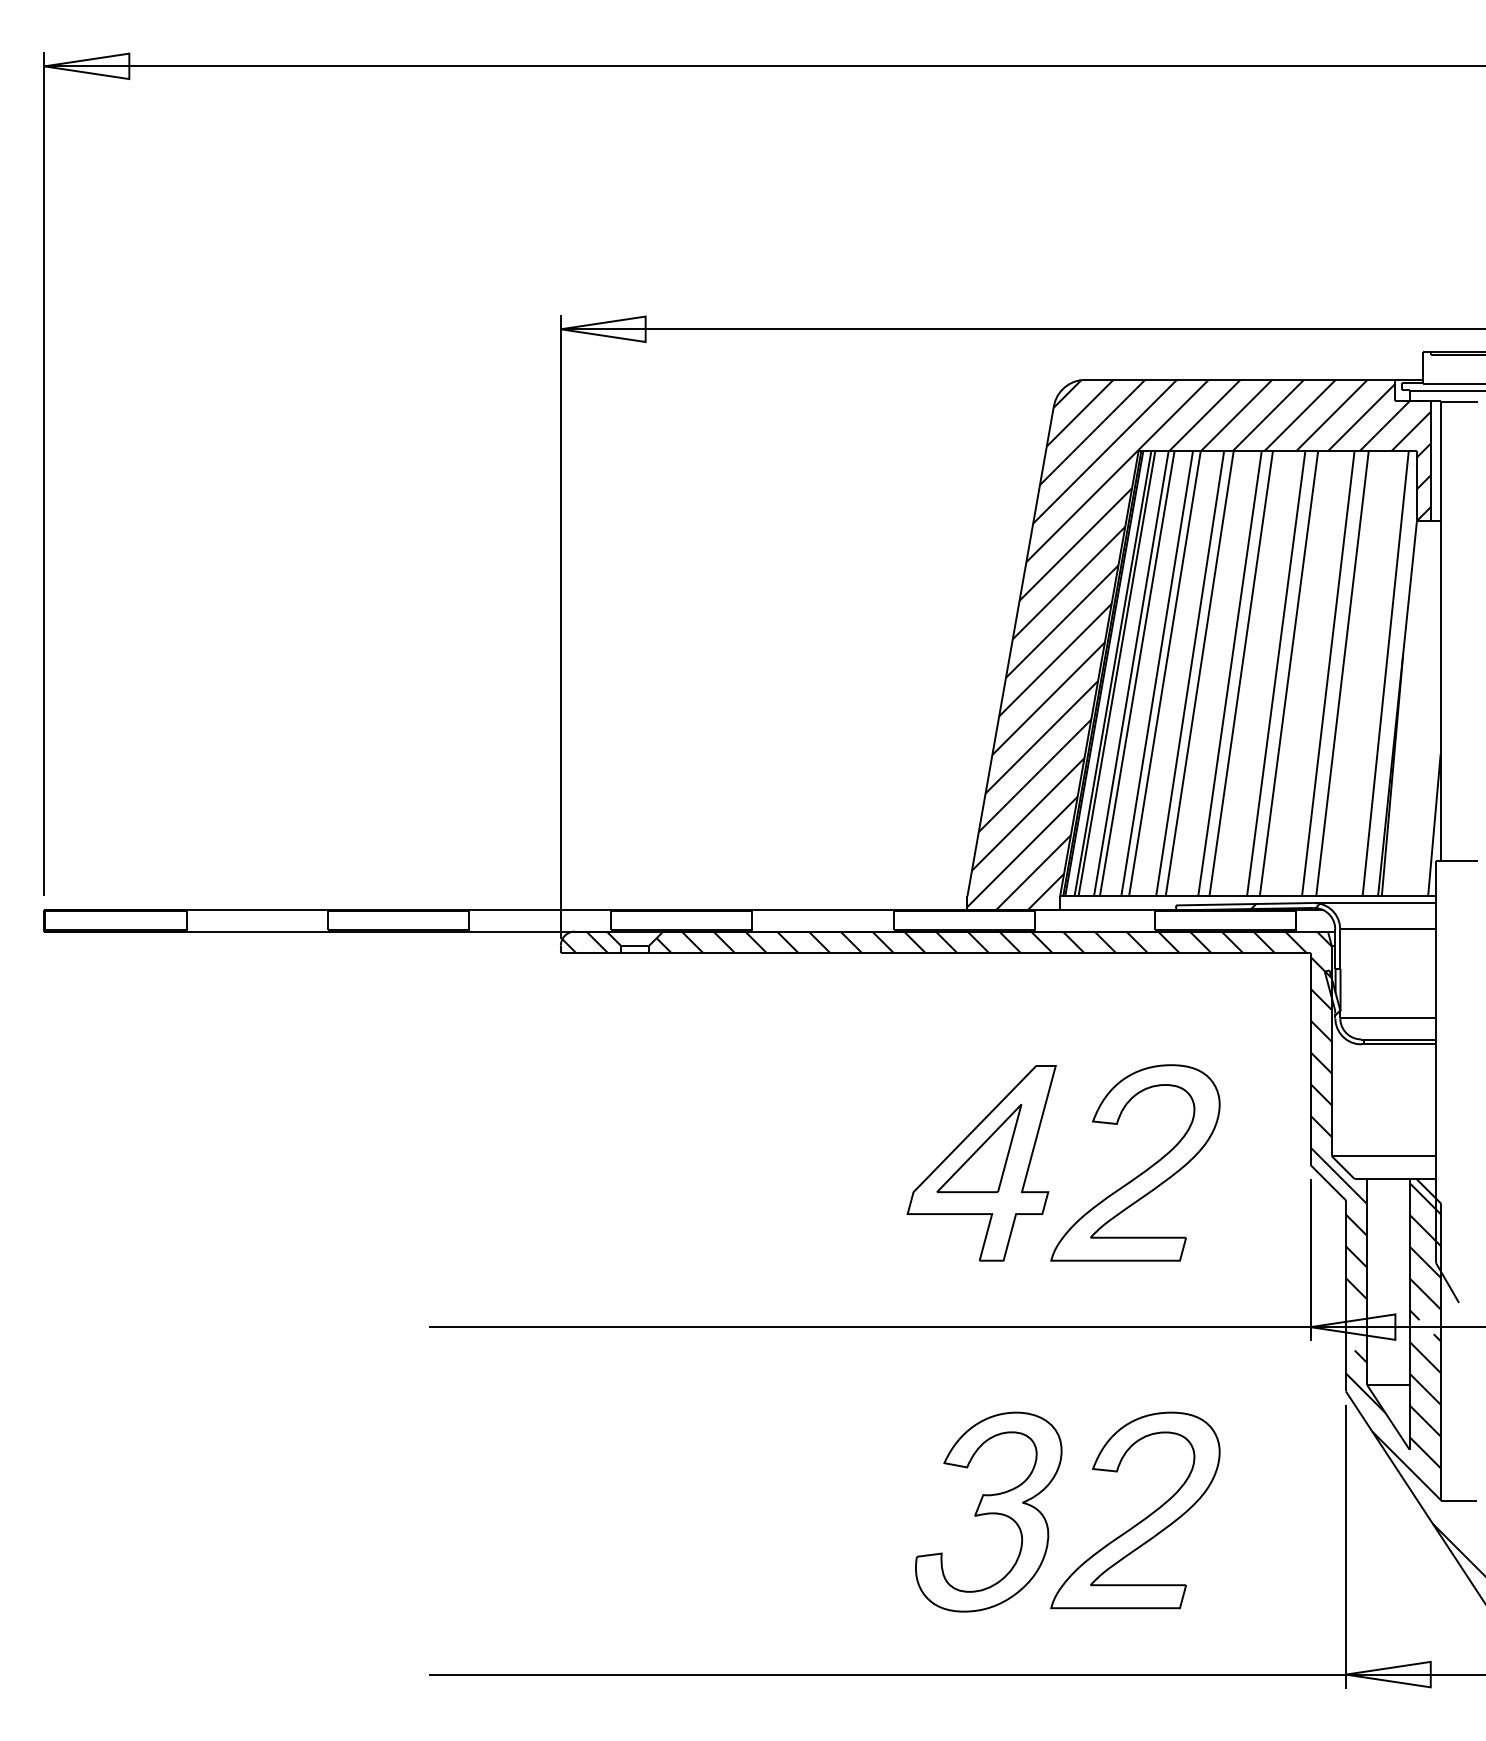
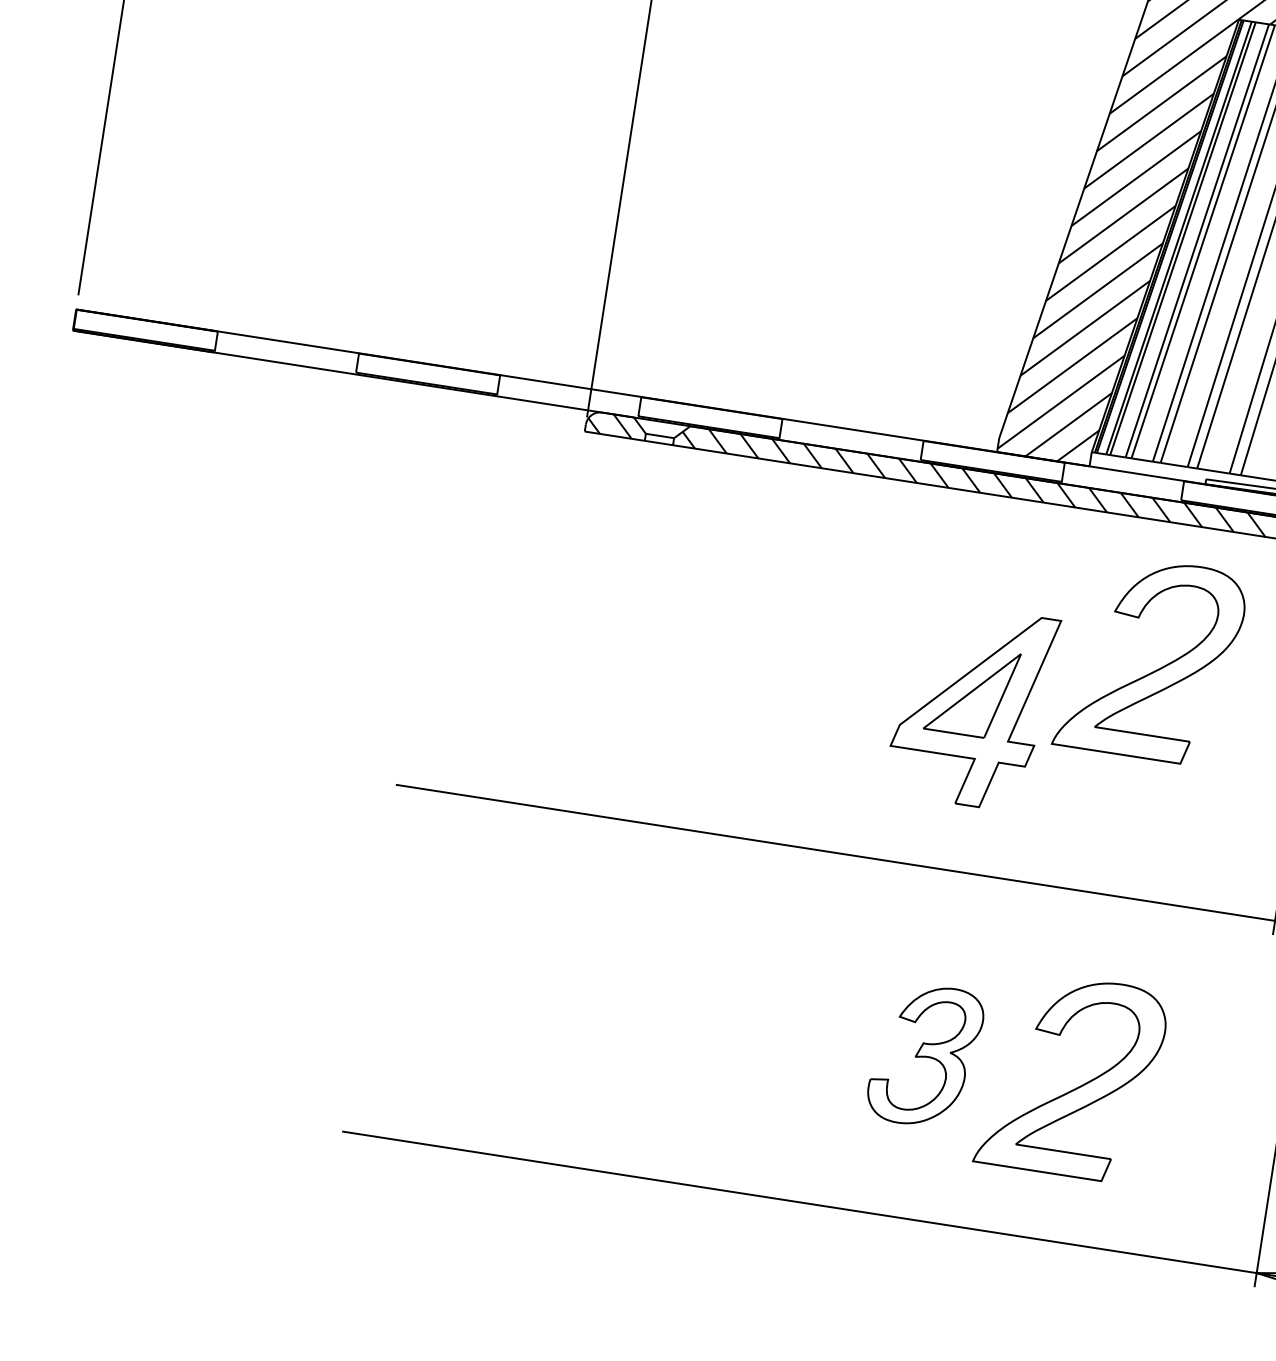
part: (1141, 1172) -> (1155, 669), moved
part: (988, 1511) -> (925, 1055), size x0.7

